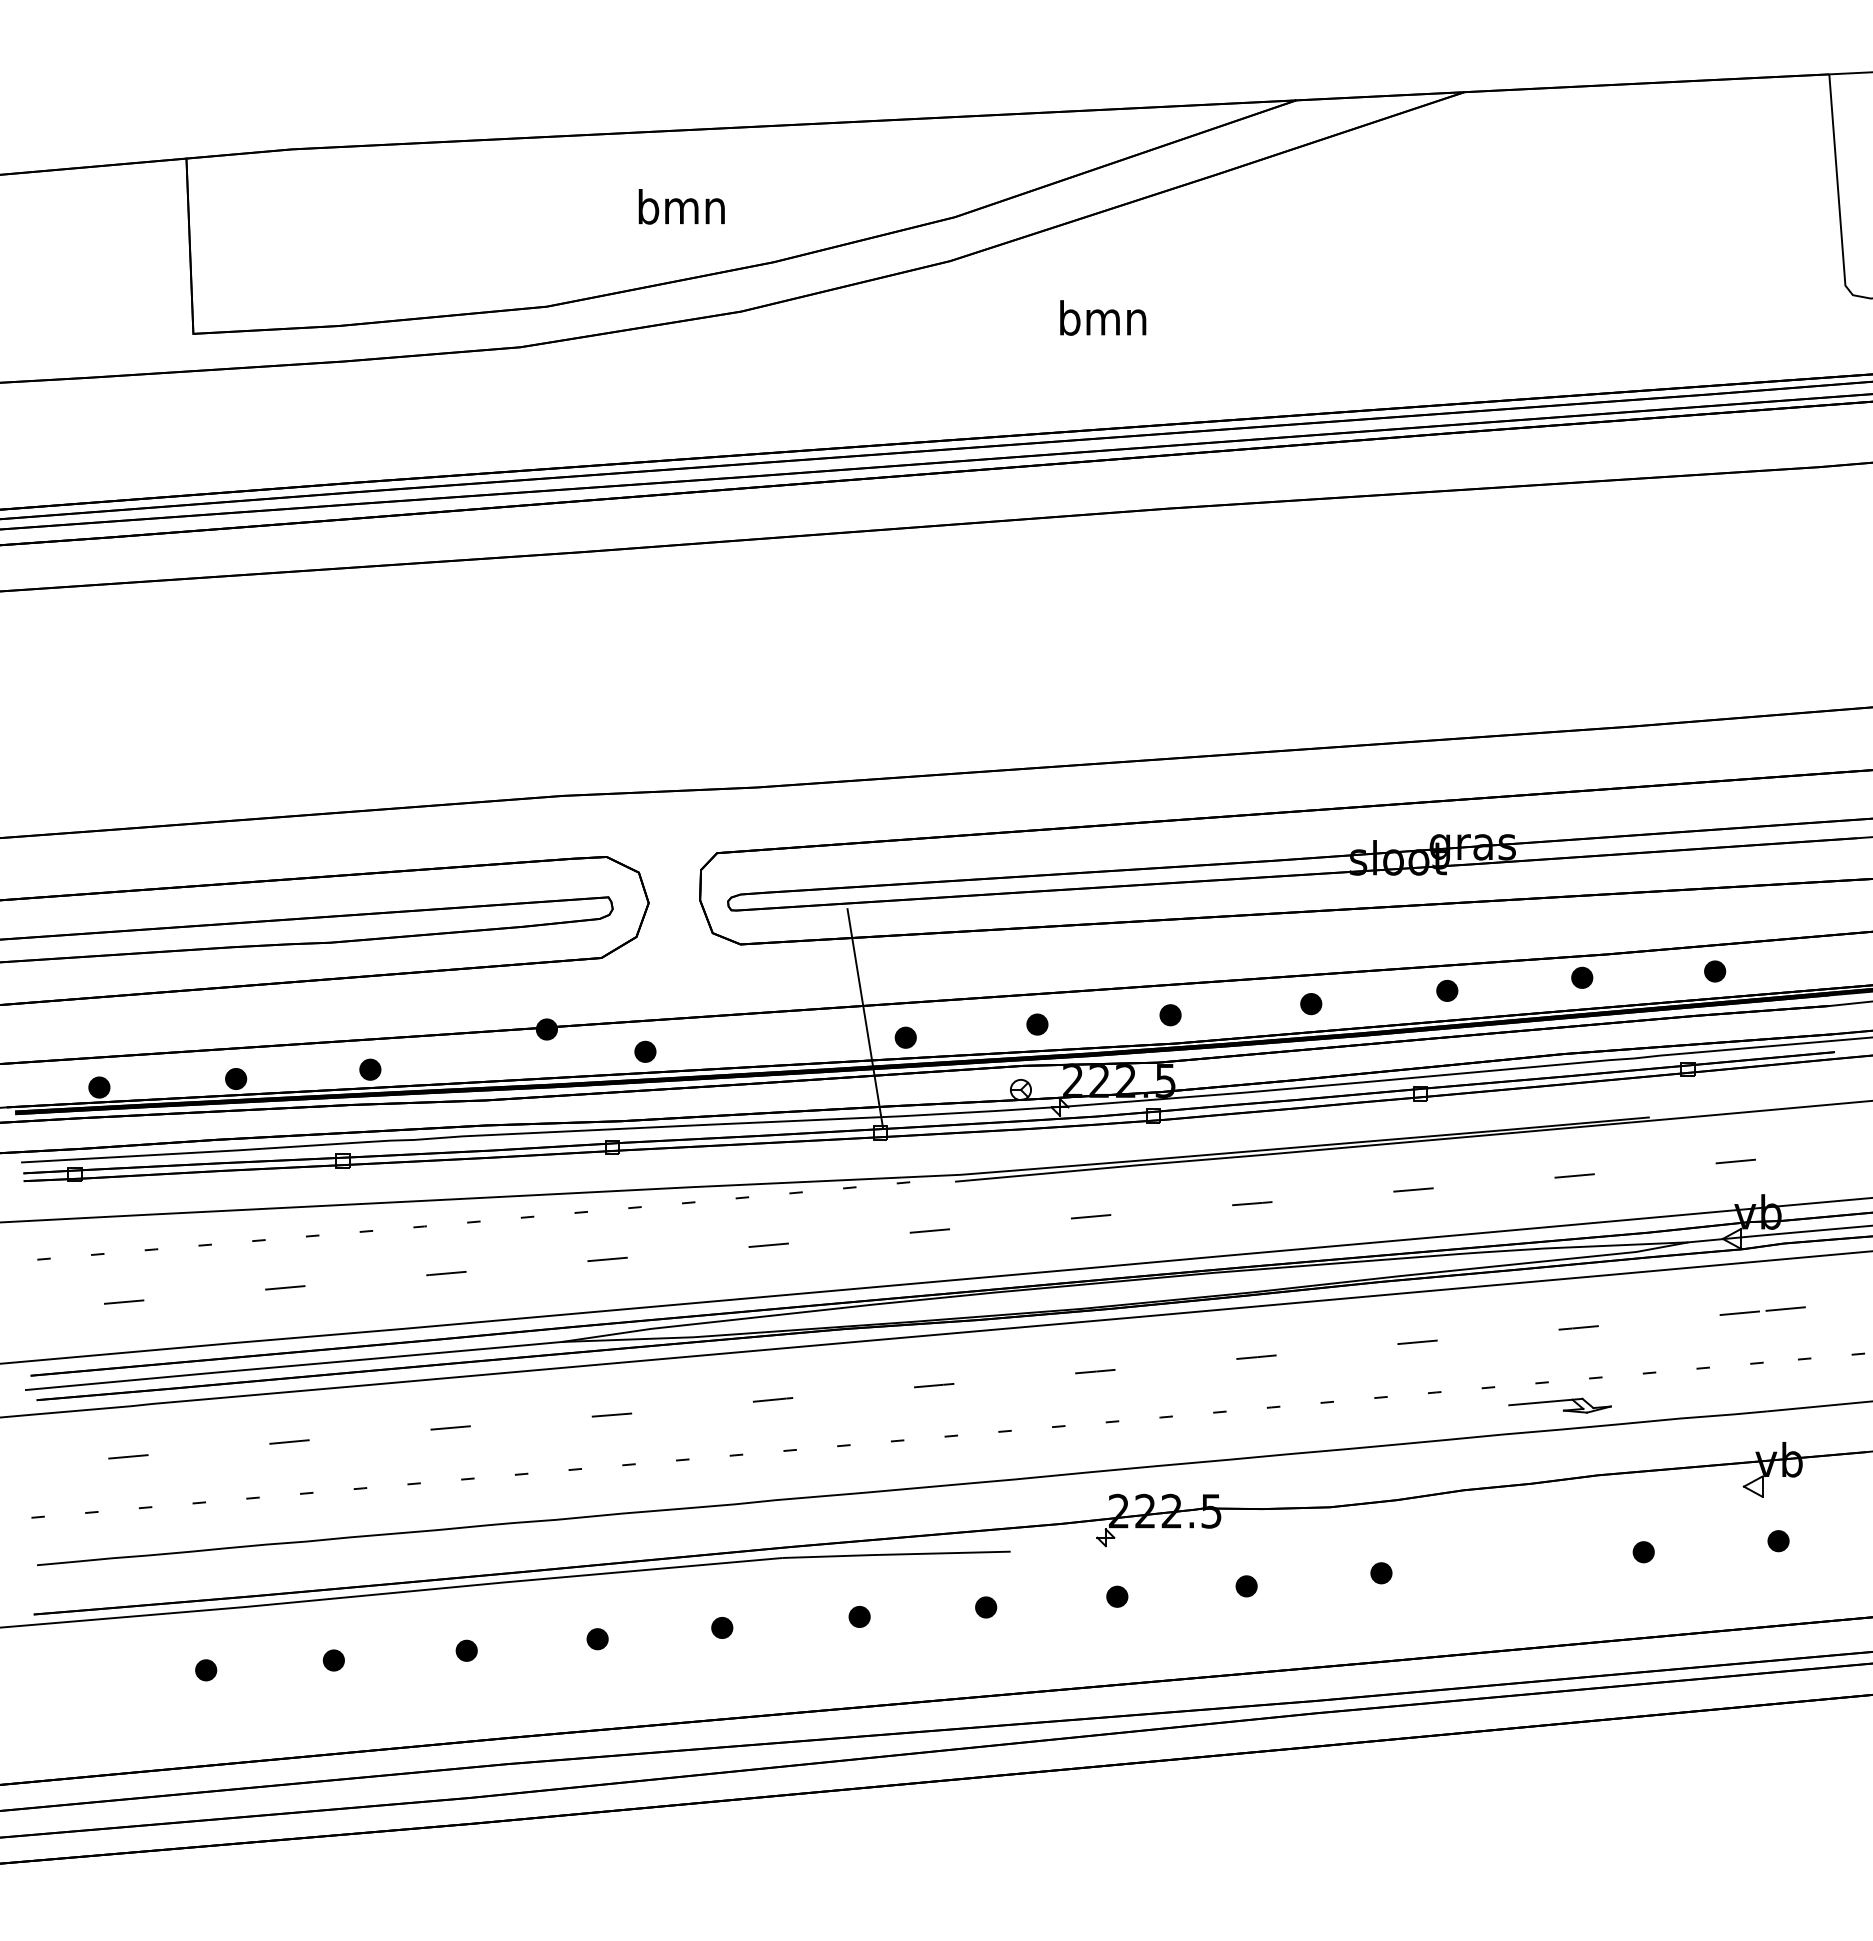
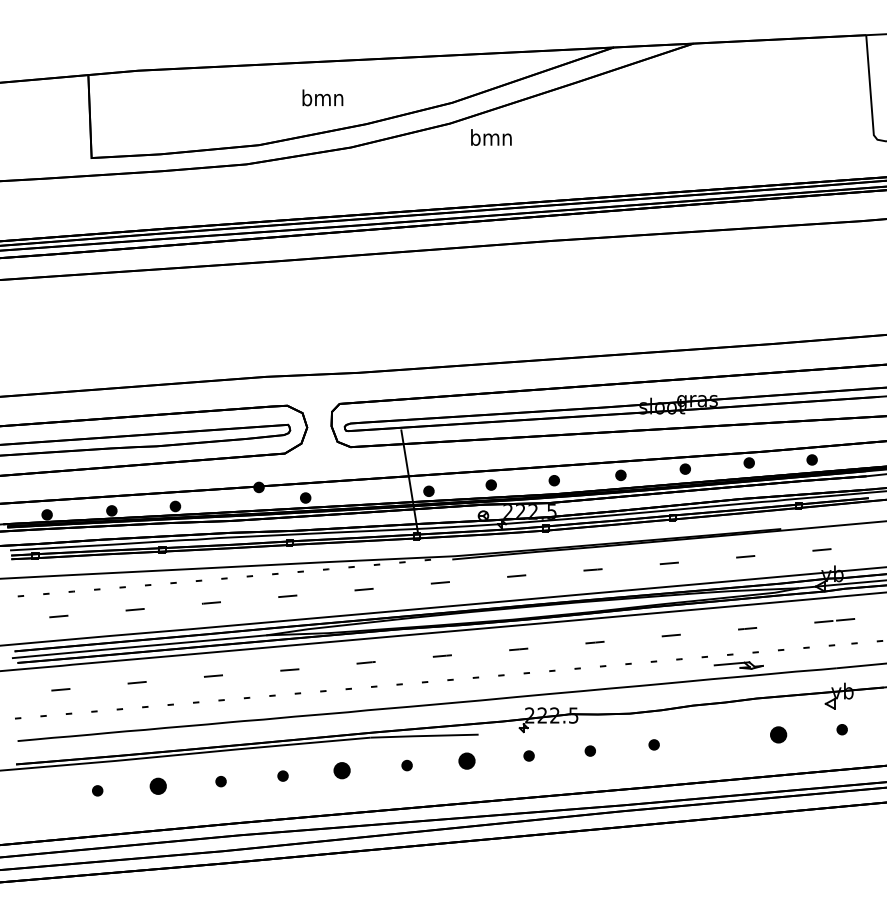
text: (1103, 317) -> (491, 137), moved
part: (1641, 1551) -> (777, 734), size x1.6
part: (985, 1606) -> (466, 760), size x1.6
part: (721, 1627) -> (341, 770), size x1.6
part: (332, 1659) -> (157, 785), size x1.6

